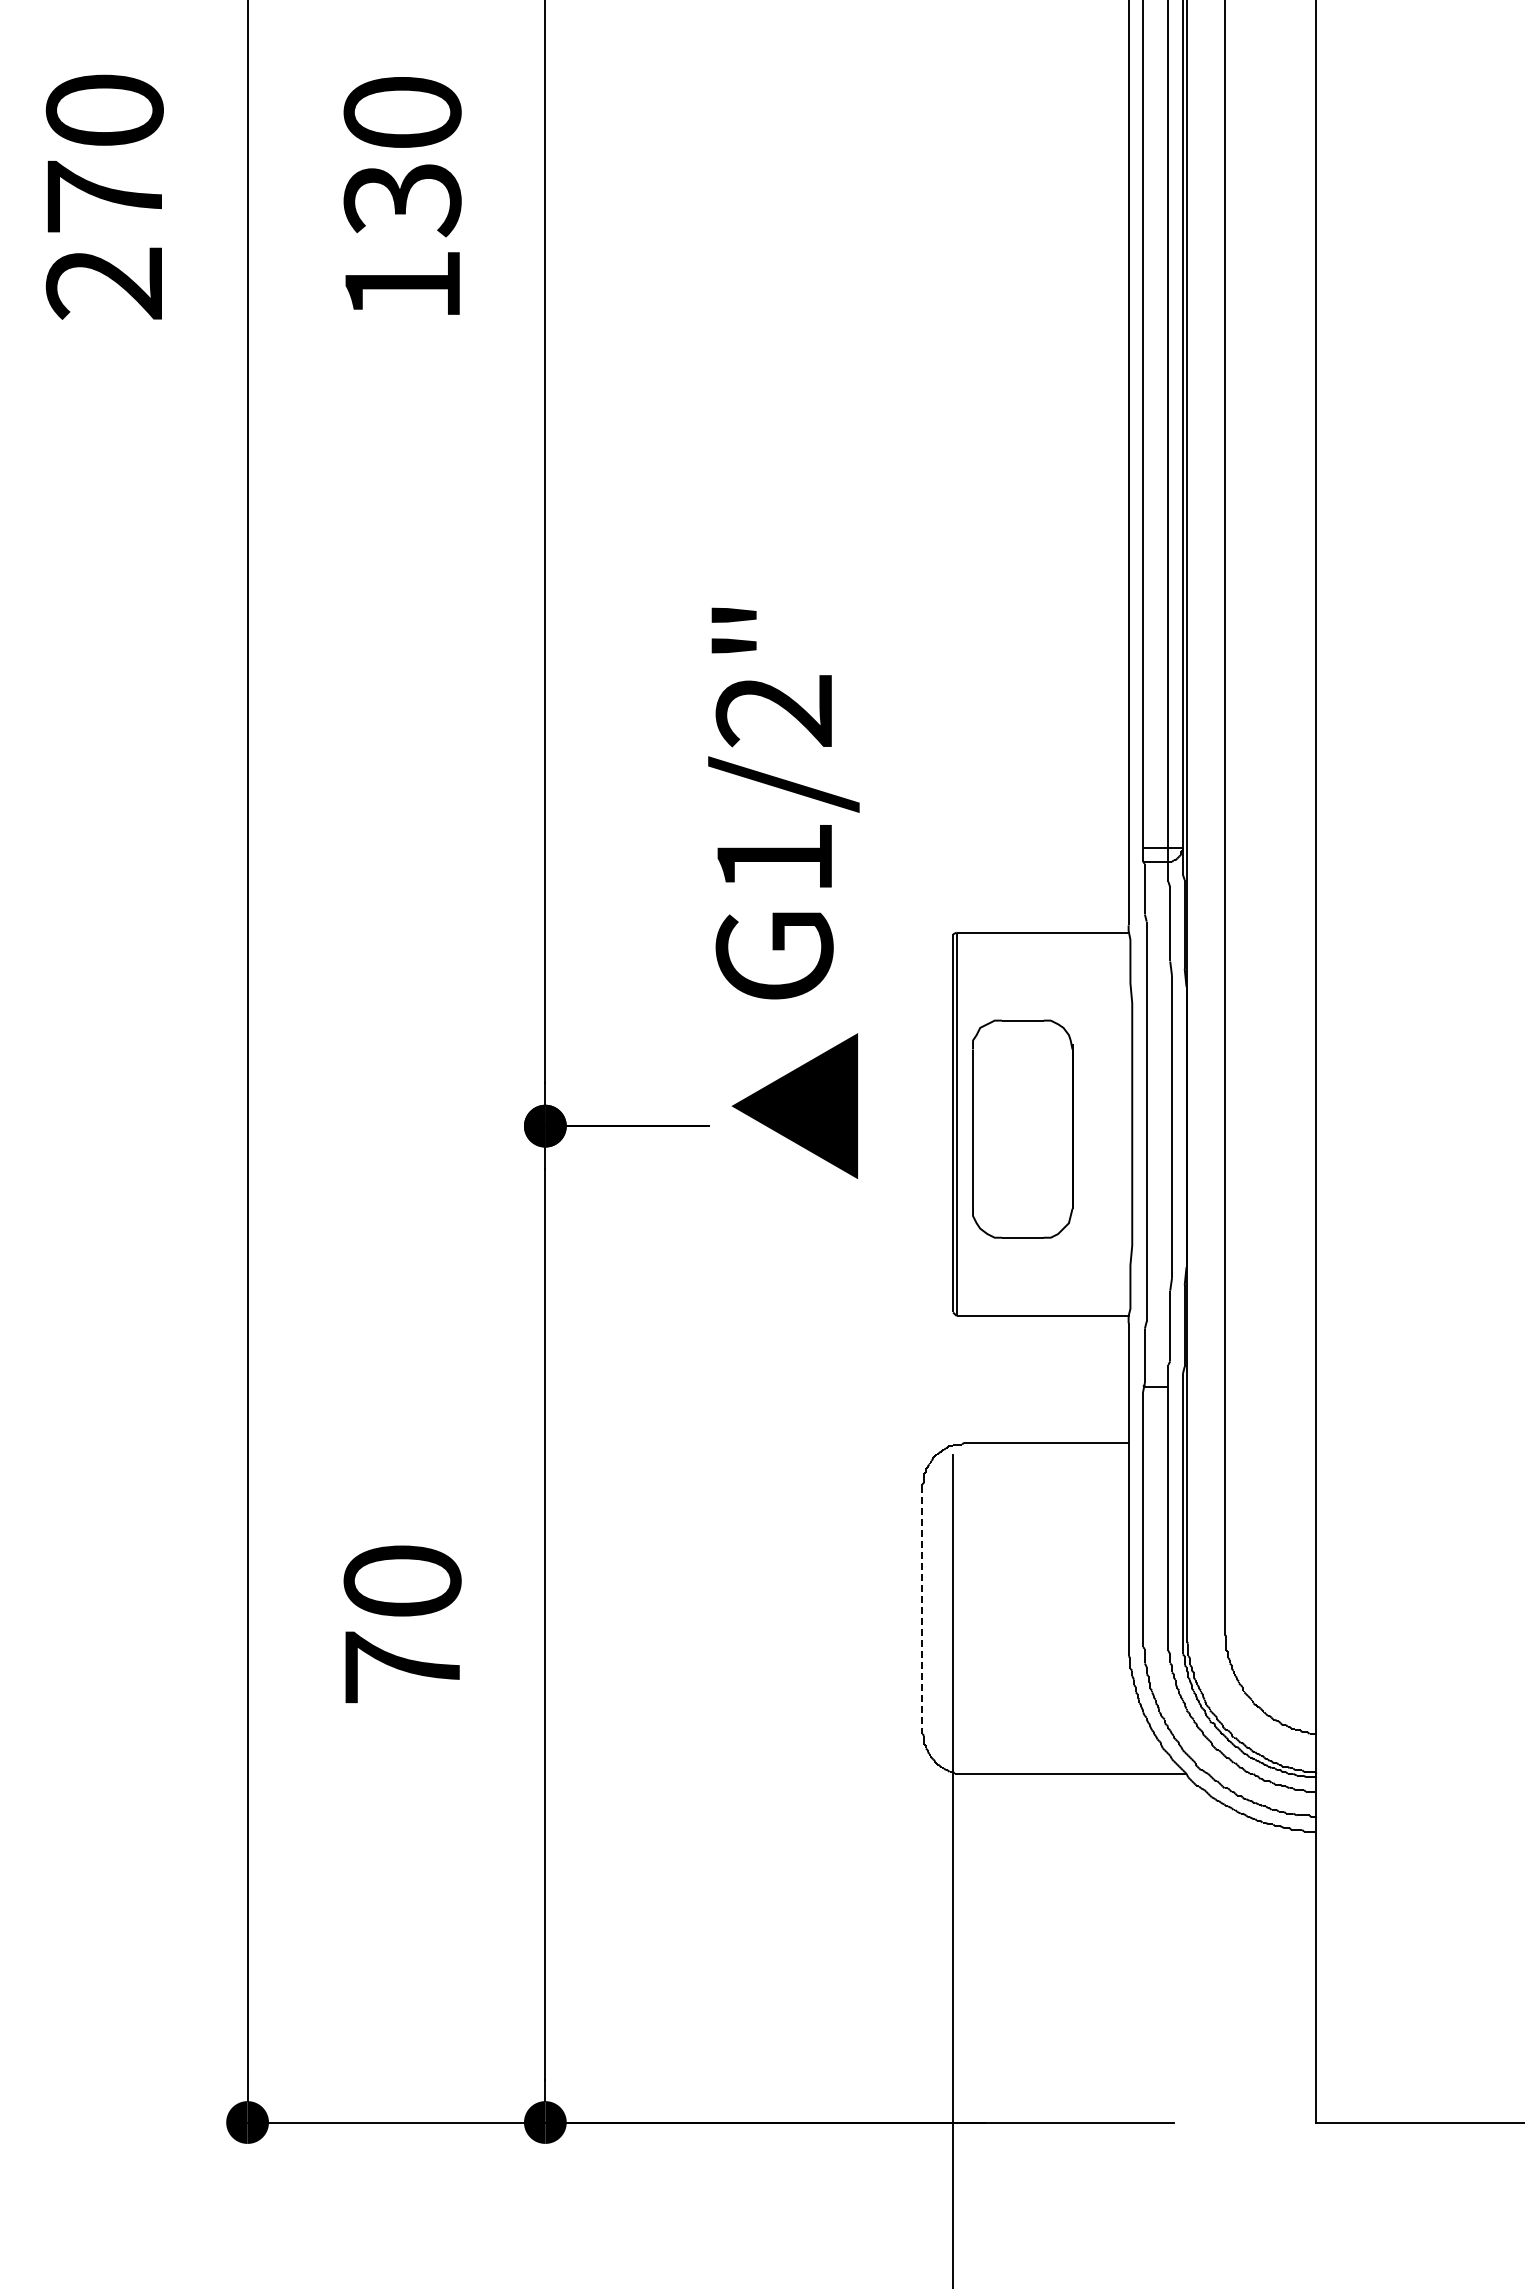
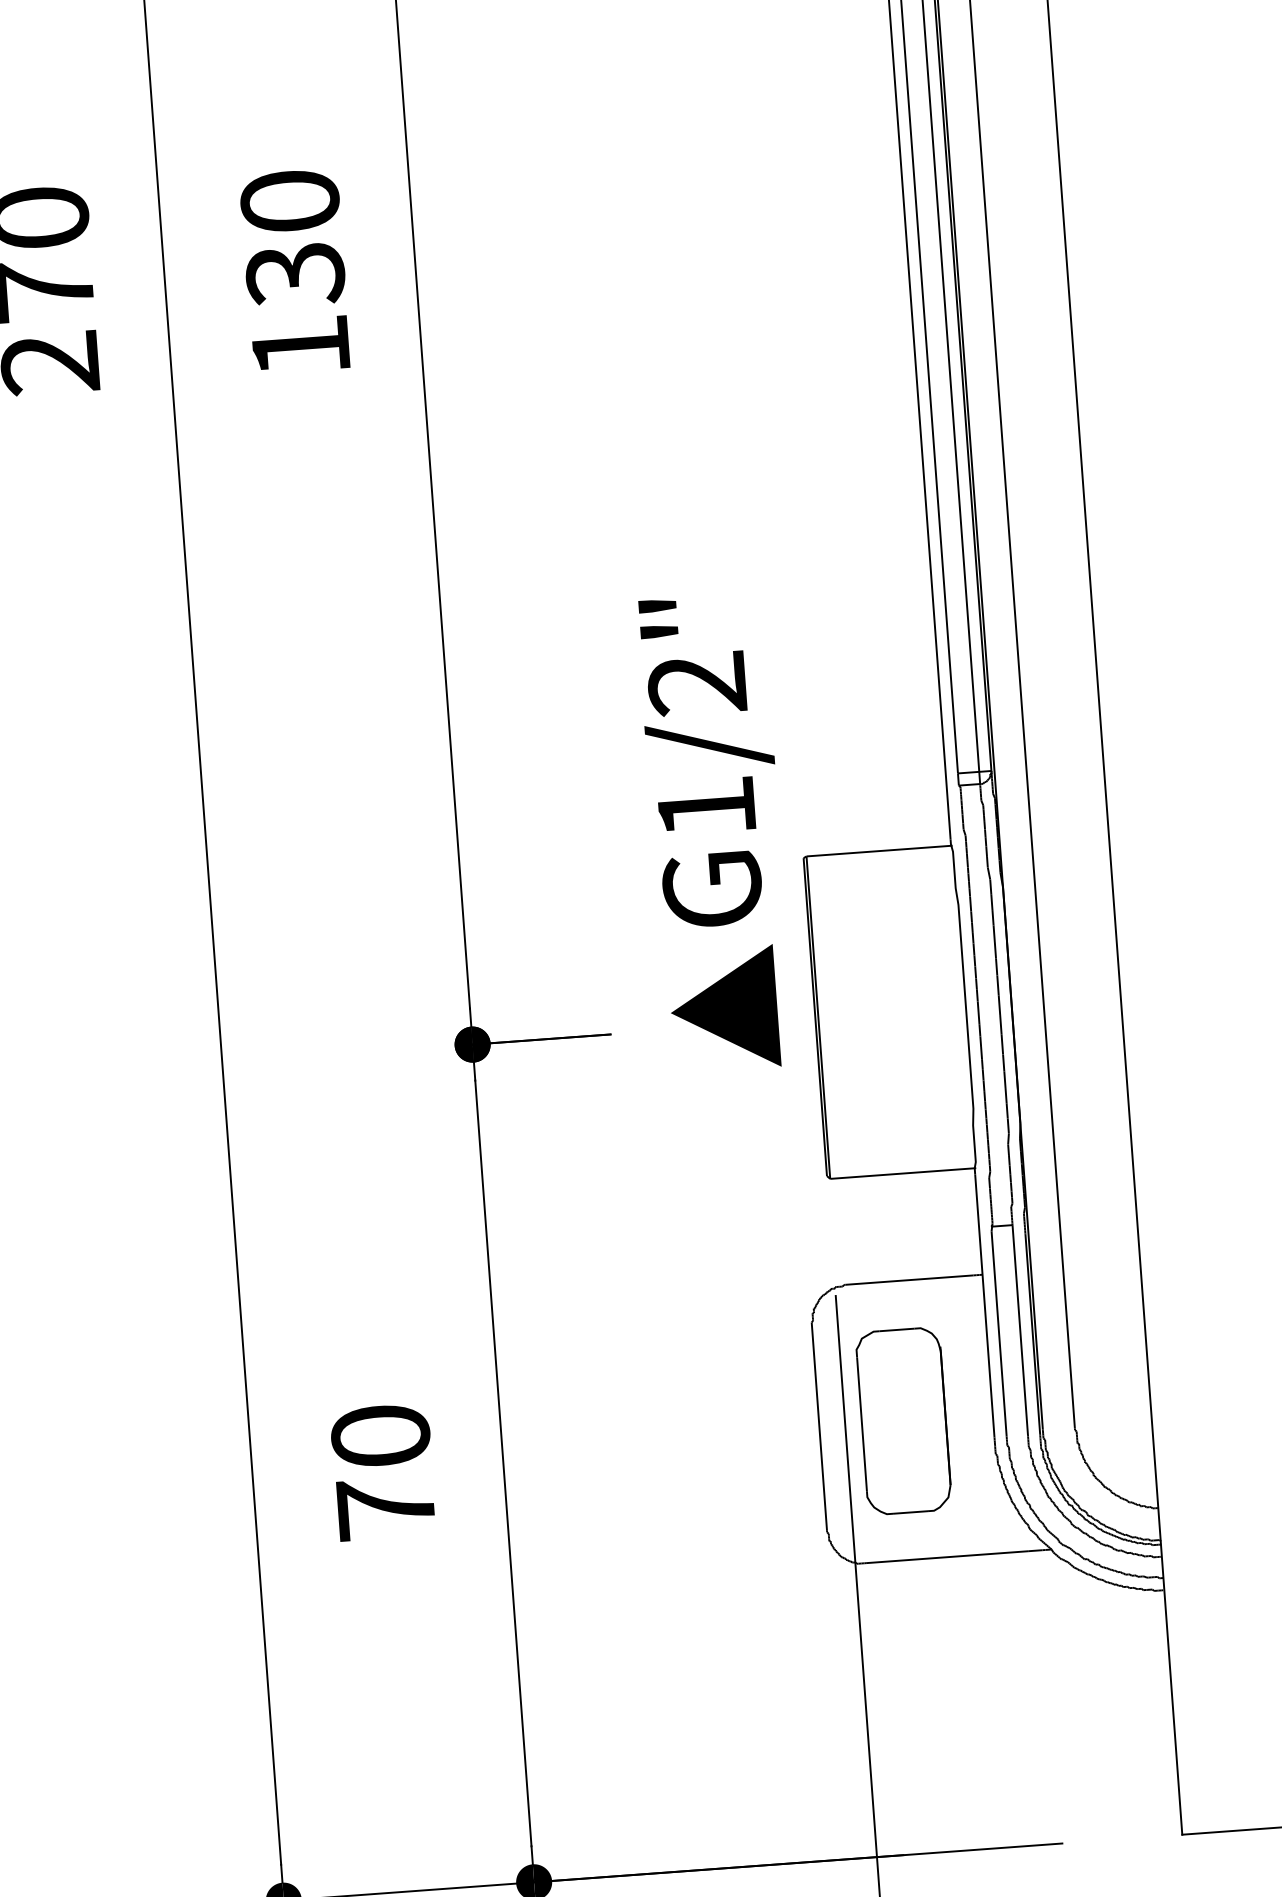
text: (783, 803) -> (710, 761), moved
text: (794, 1105) -> (723, 1008), moved
part: (1022, 1128) -> (903, 1420), moved
line: (922, 1609) -> (819, 1427), dashed -> solid

